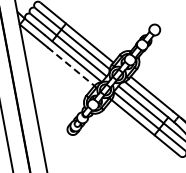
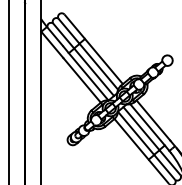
line: (71, 66) -> (82, 80), dashed -> solid

